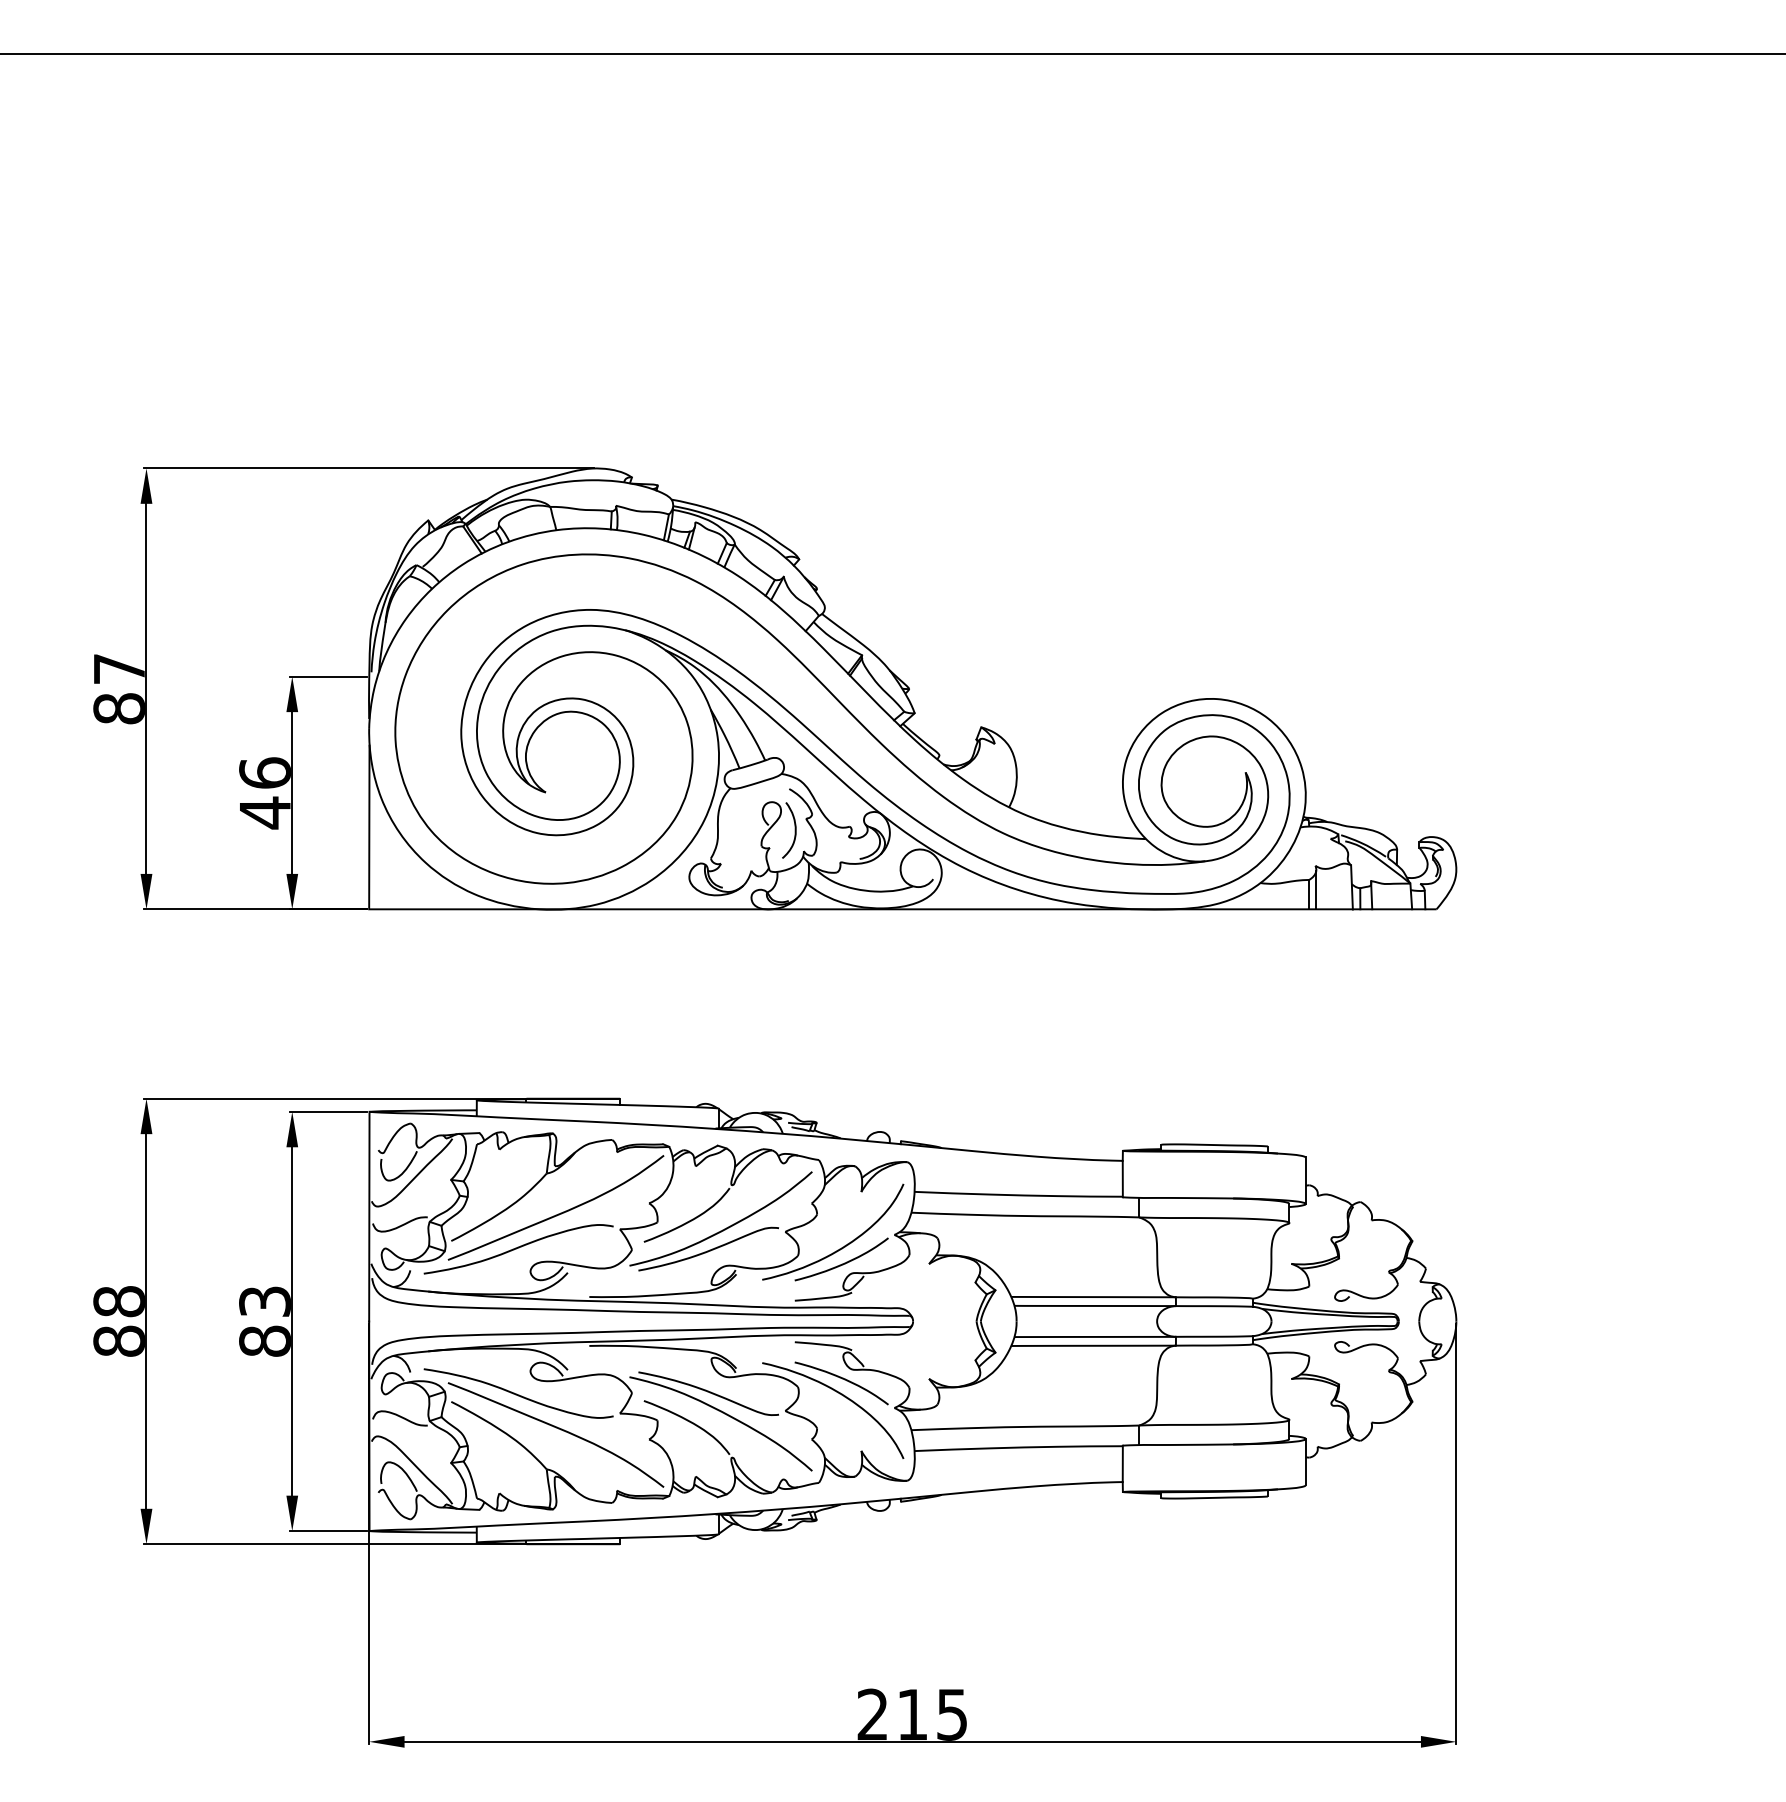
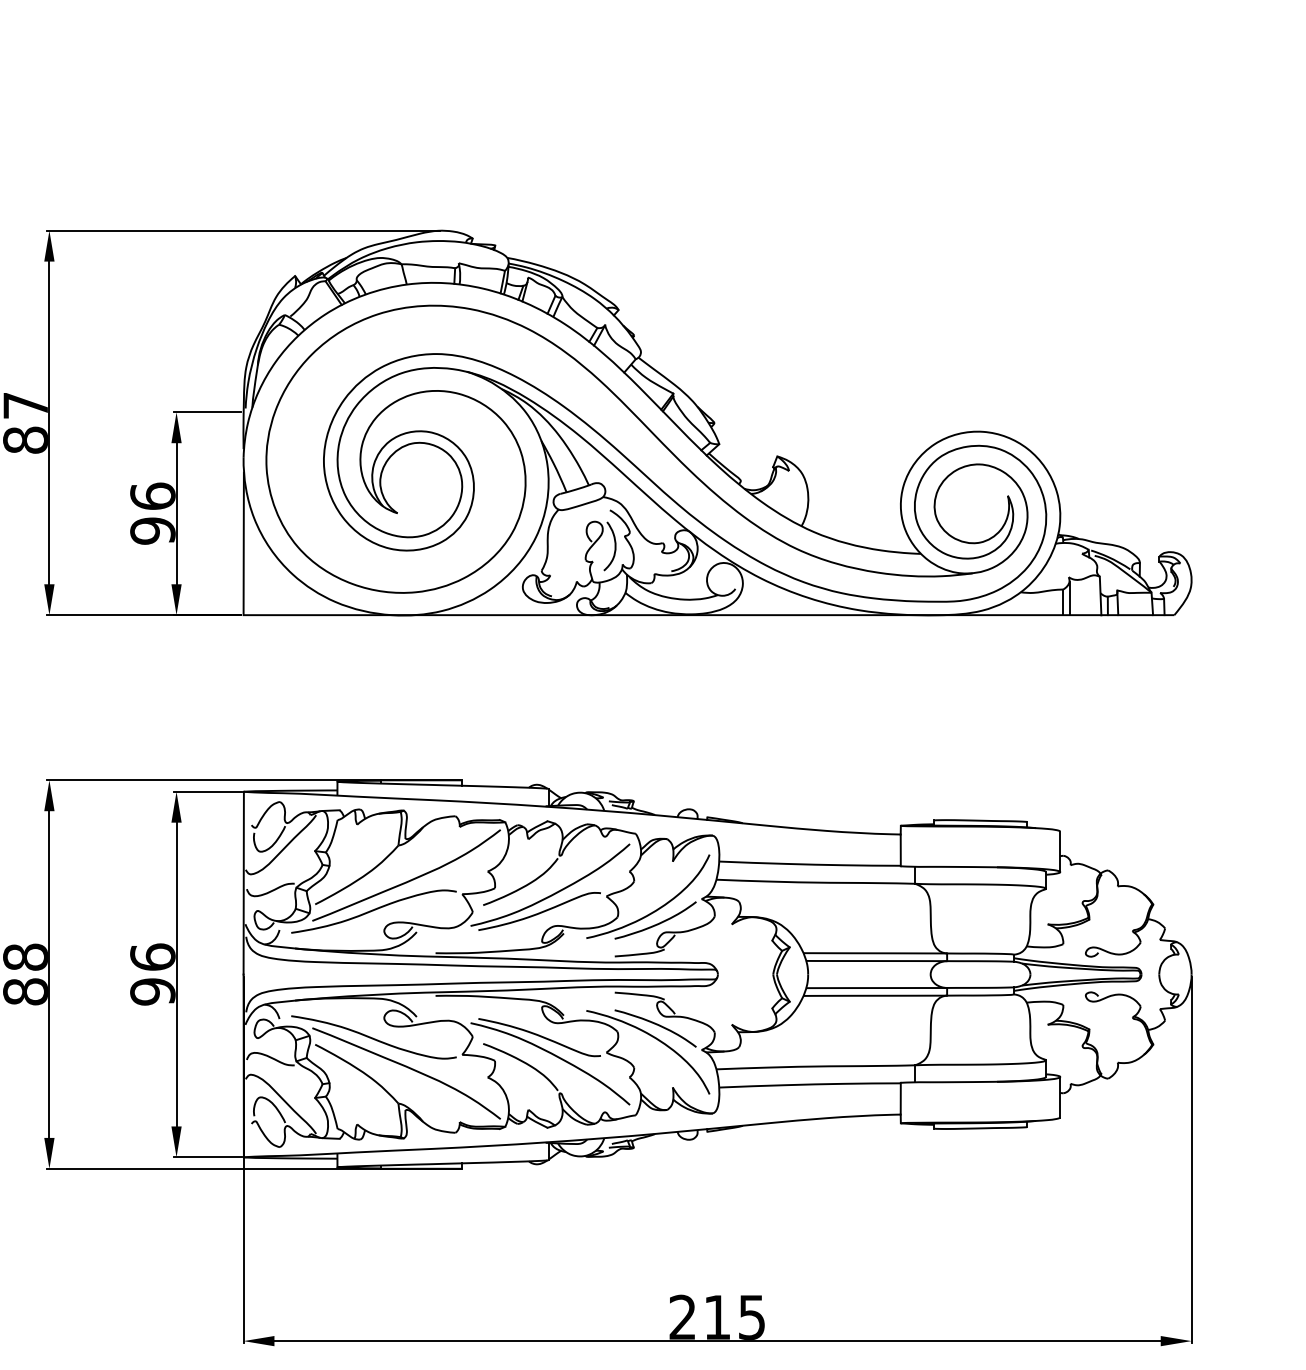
text: (264, 812) -> (152, 530), 46 -> 96
text: (264, 1321) -> (152, 974), 83 -> 96

